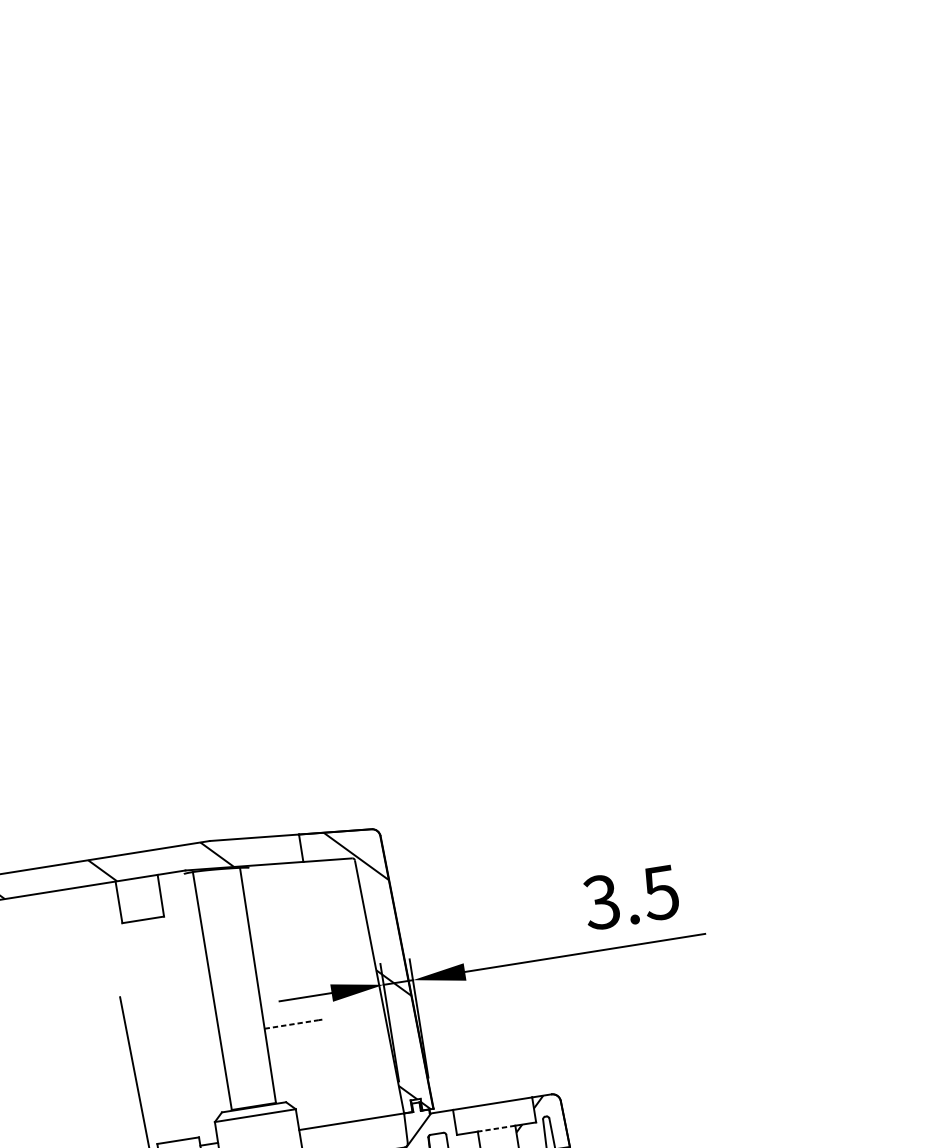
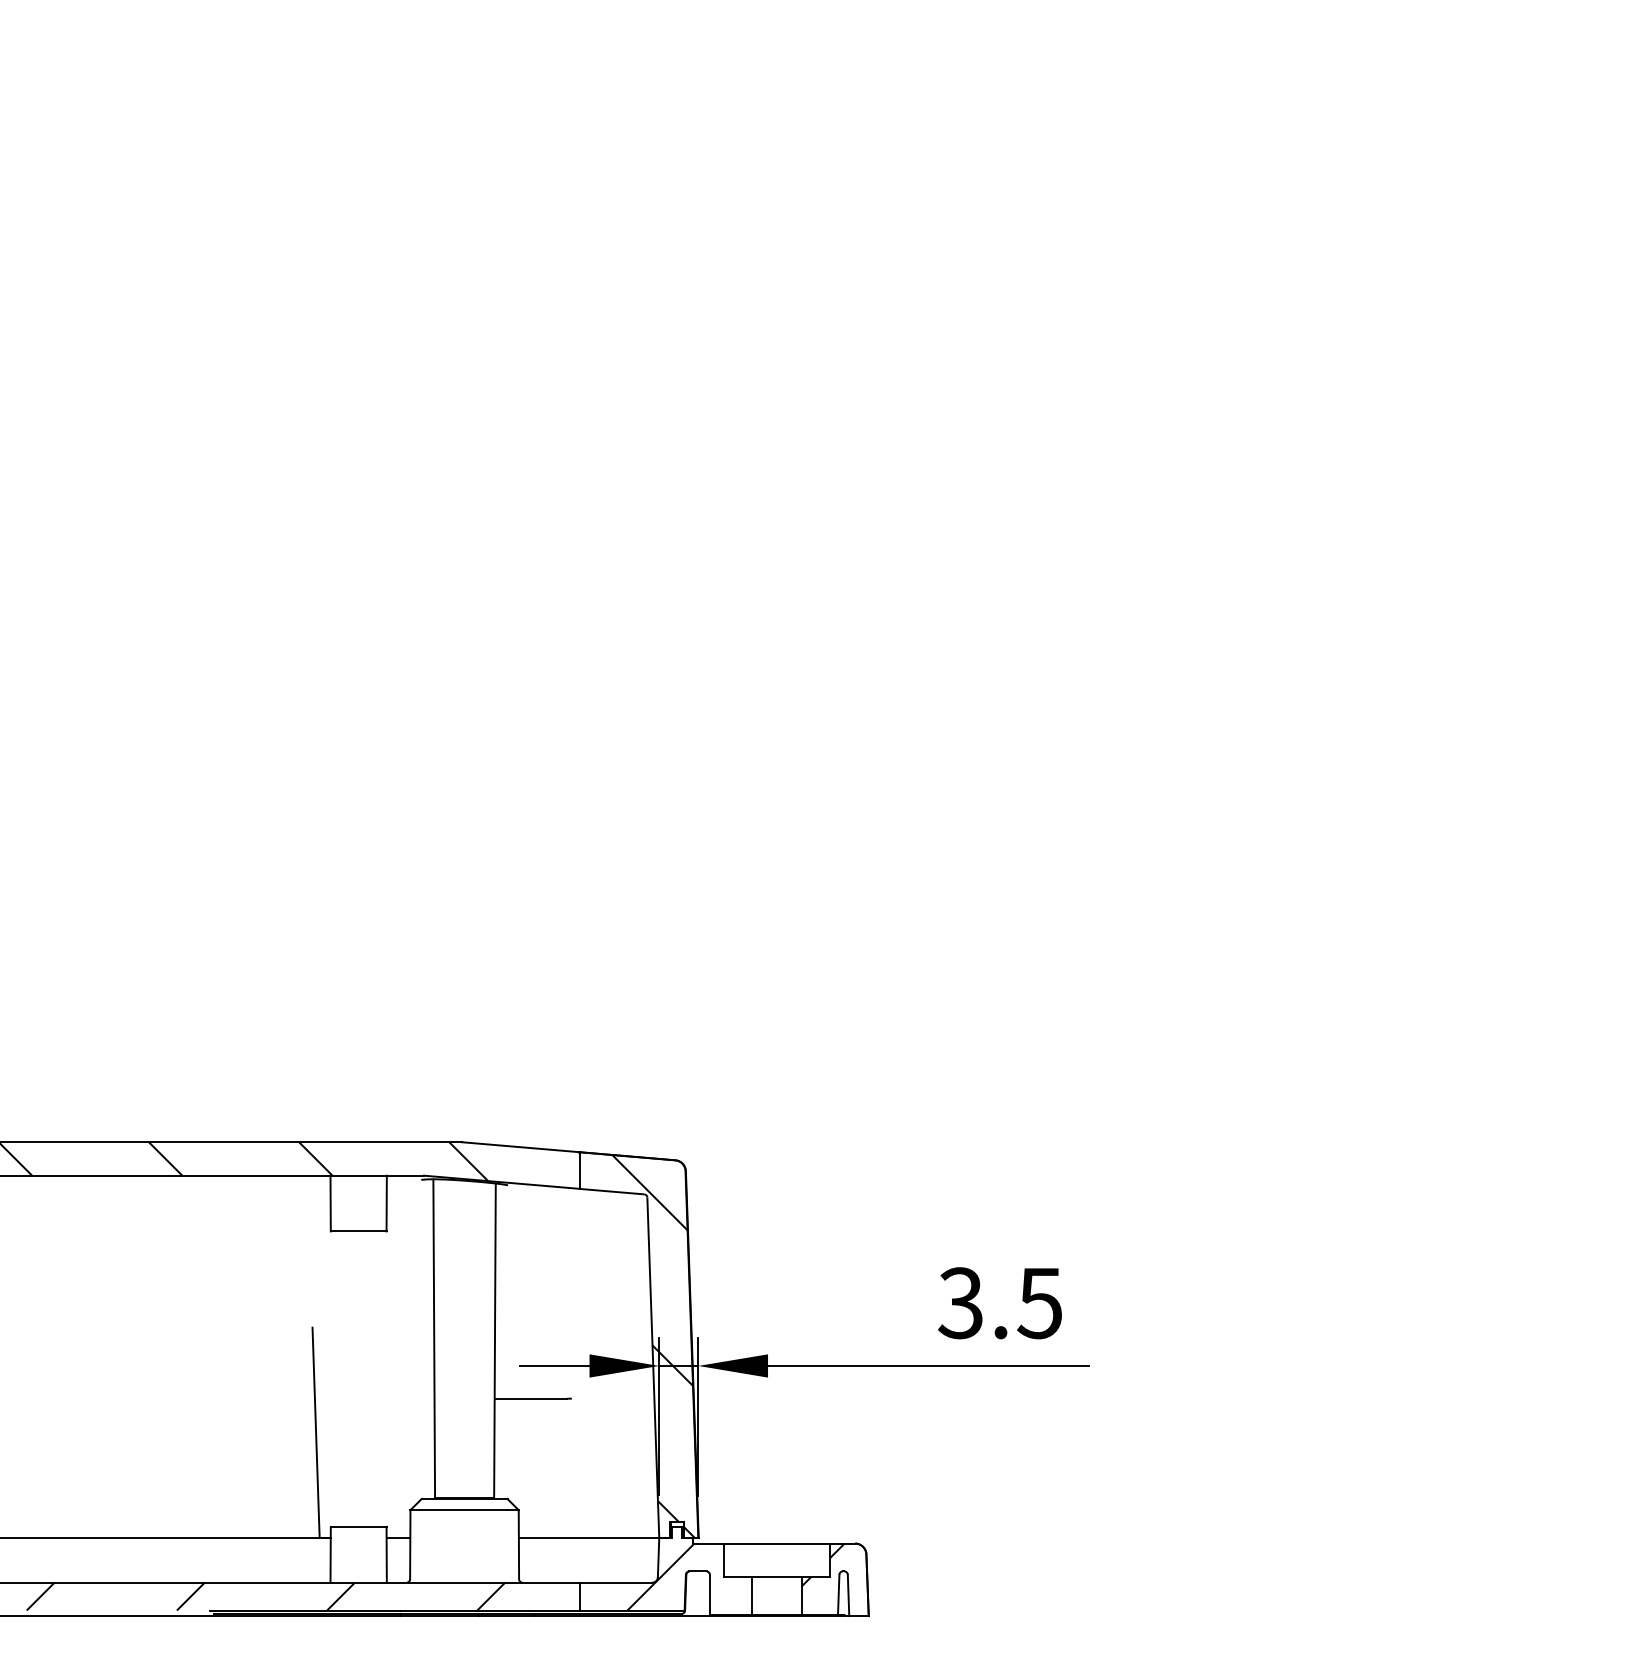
line: (292, 1024) -> (531, 1398), dashed -> solid
line: (496, 1129) -> (776, 1577), dashed -> solid

